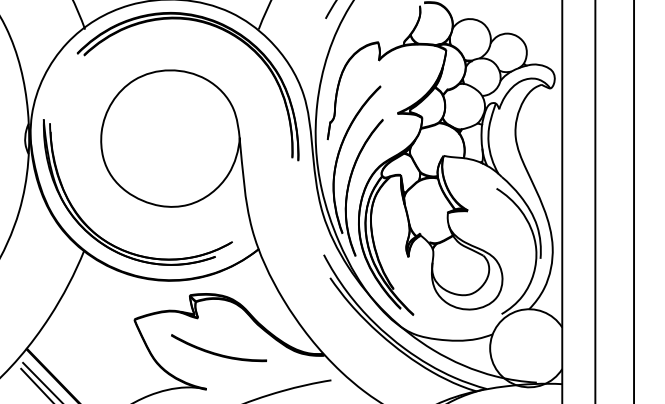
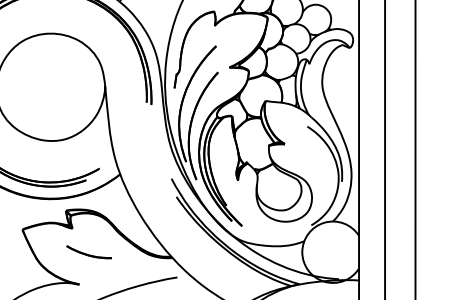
part: (219, 348) -> (89, 252), size x0.6

